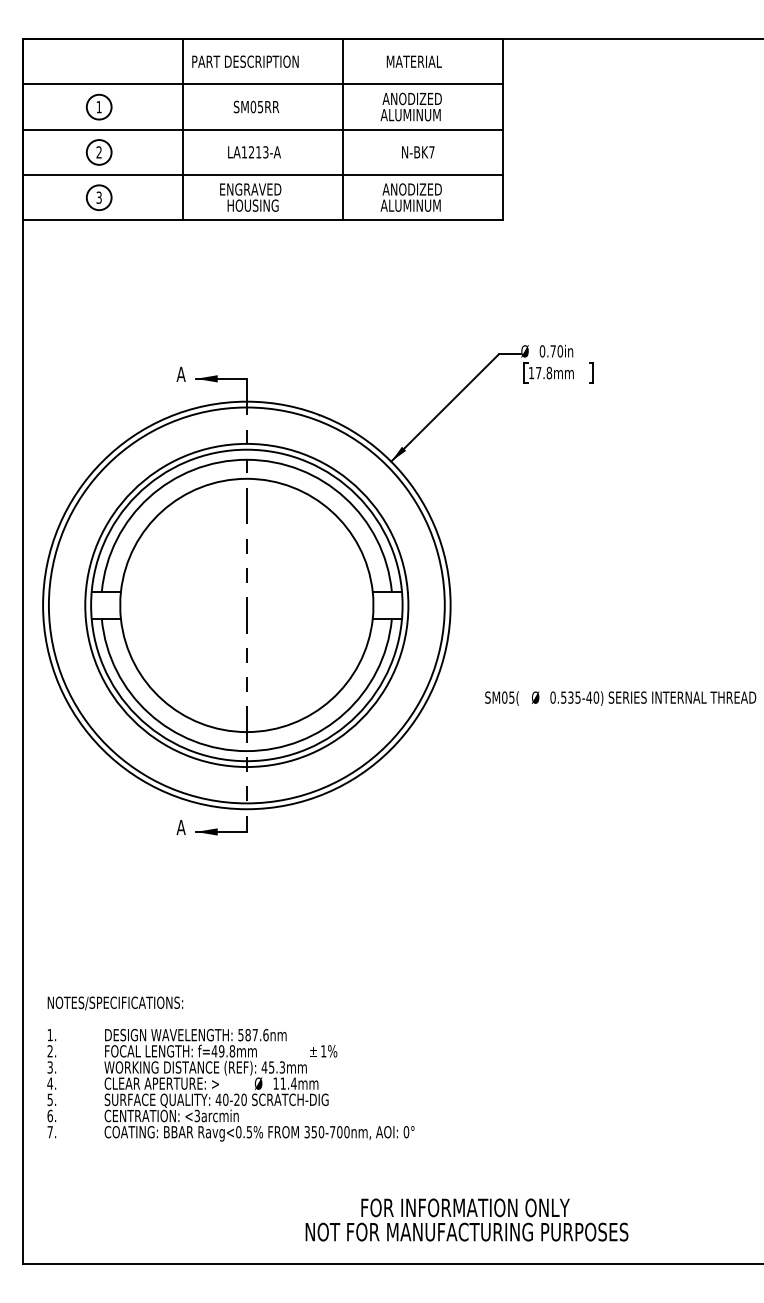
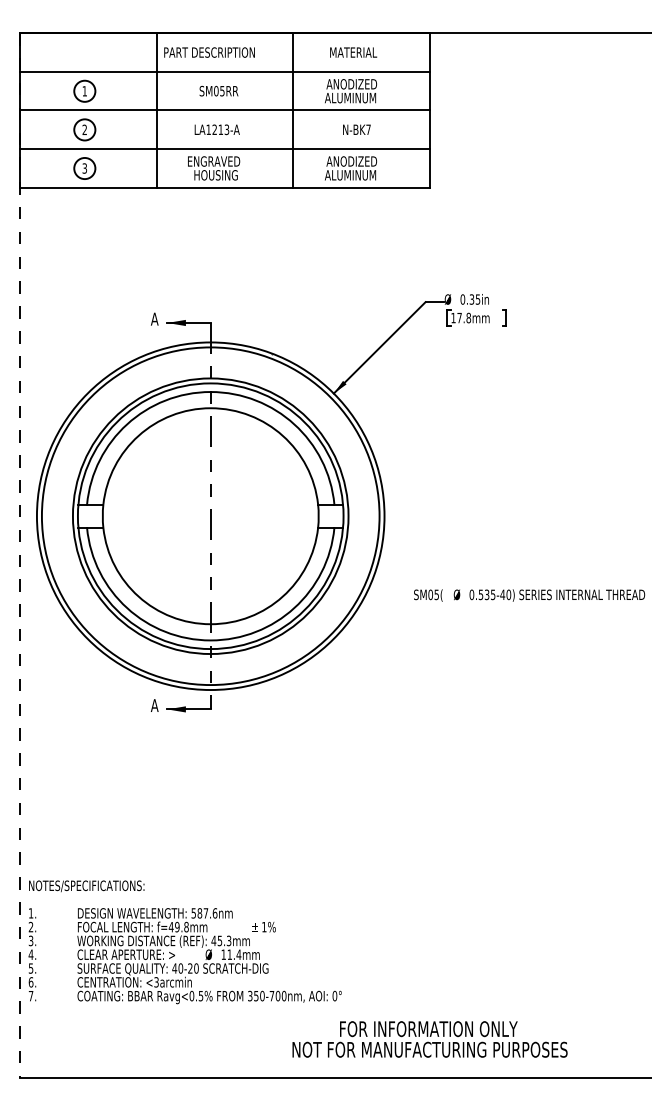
text: (556, 351) -> (474, 299), 0.70in -> 0.35in
line: (23, 651) -> (20, 555), solid -> dashed
text: (230, 1068) -> (184, 941), moved
text: (466, 1219) -> (429, 1039), moved

